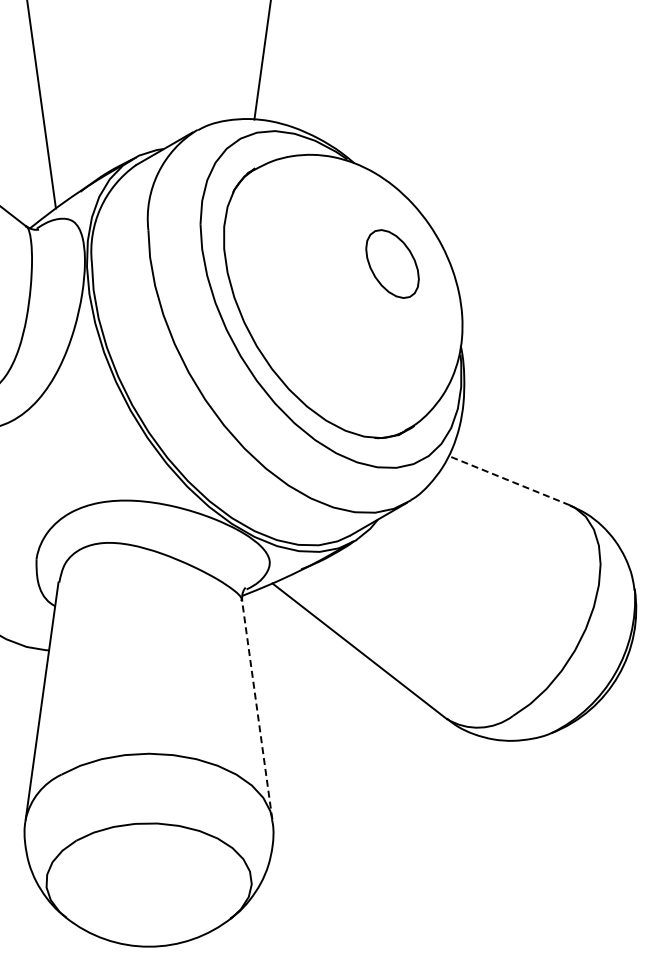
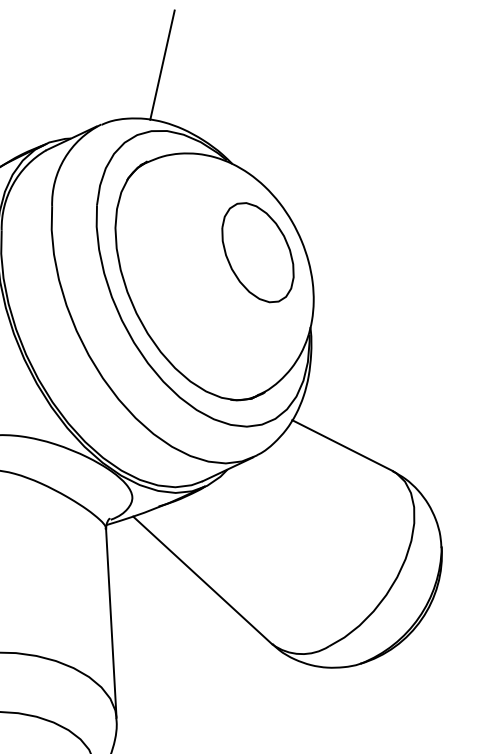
part: (392, 263) -> (257, 252), size x1.67
line: (508, 480) -> (341, 445), dashed -> solid
line: (257, 709) -> (111, 622), dashed -> solid

